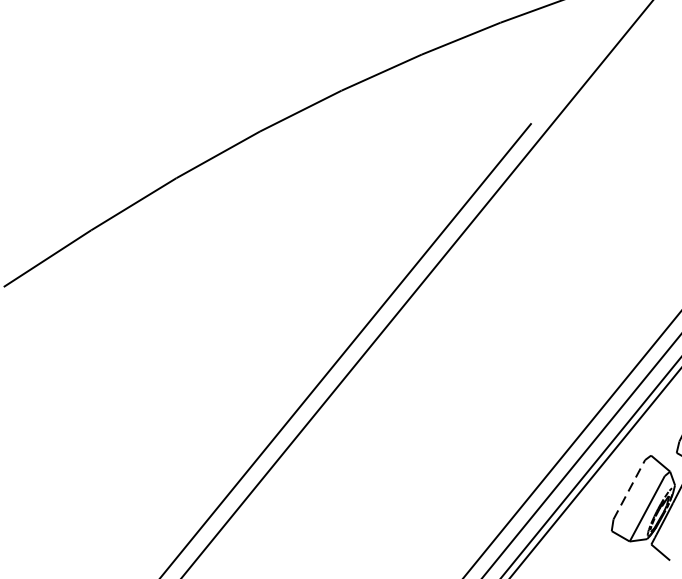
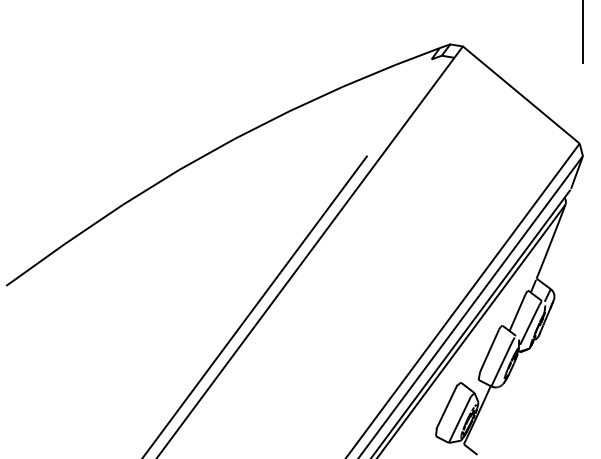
line: (630, 489) -> (447, 406), dashed -> solid

